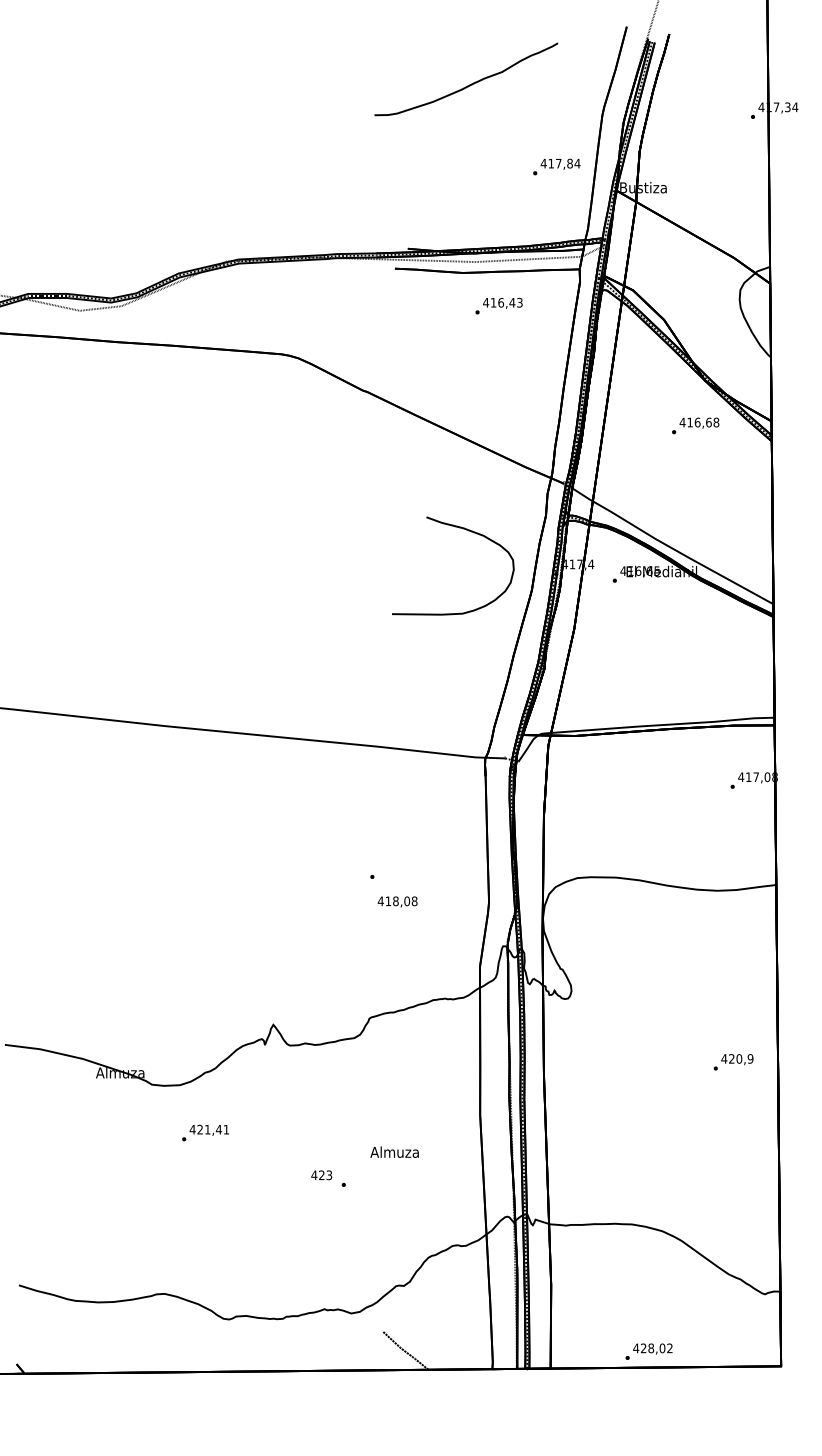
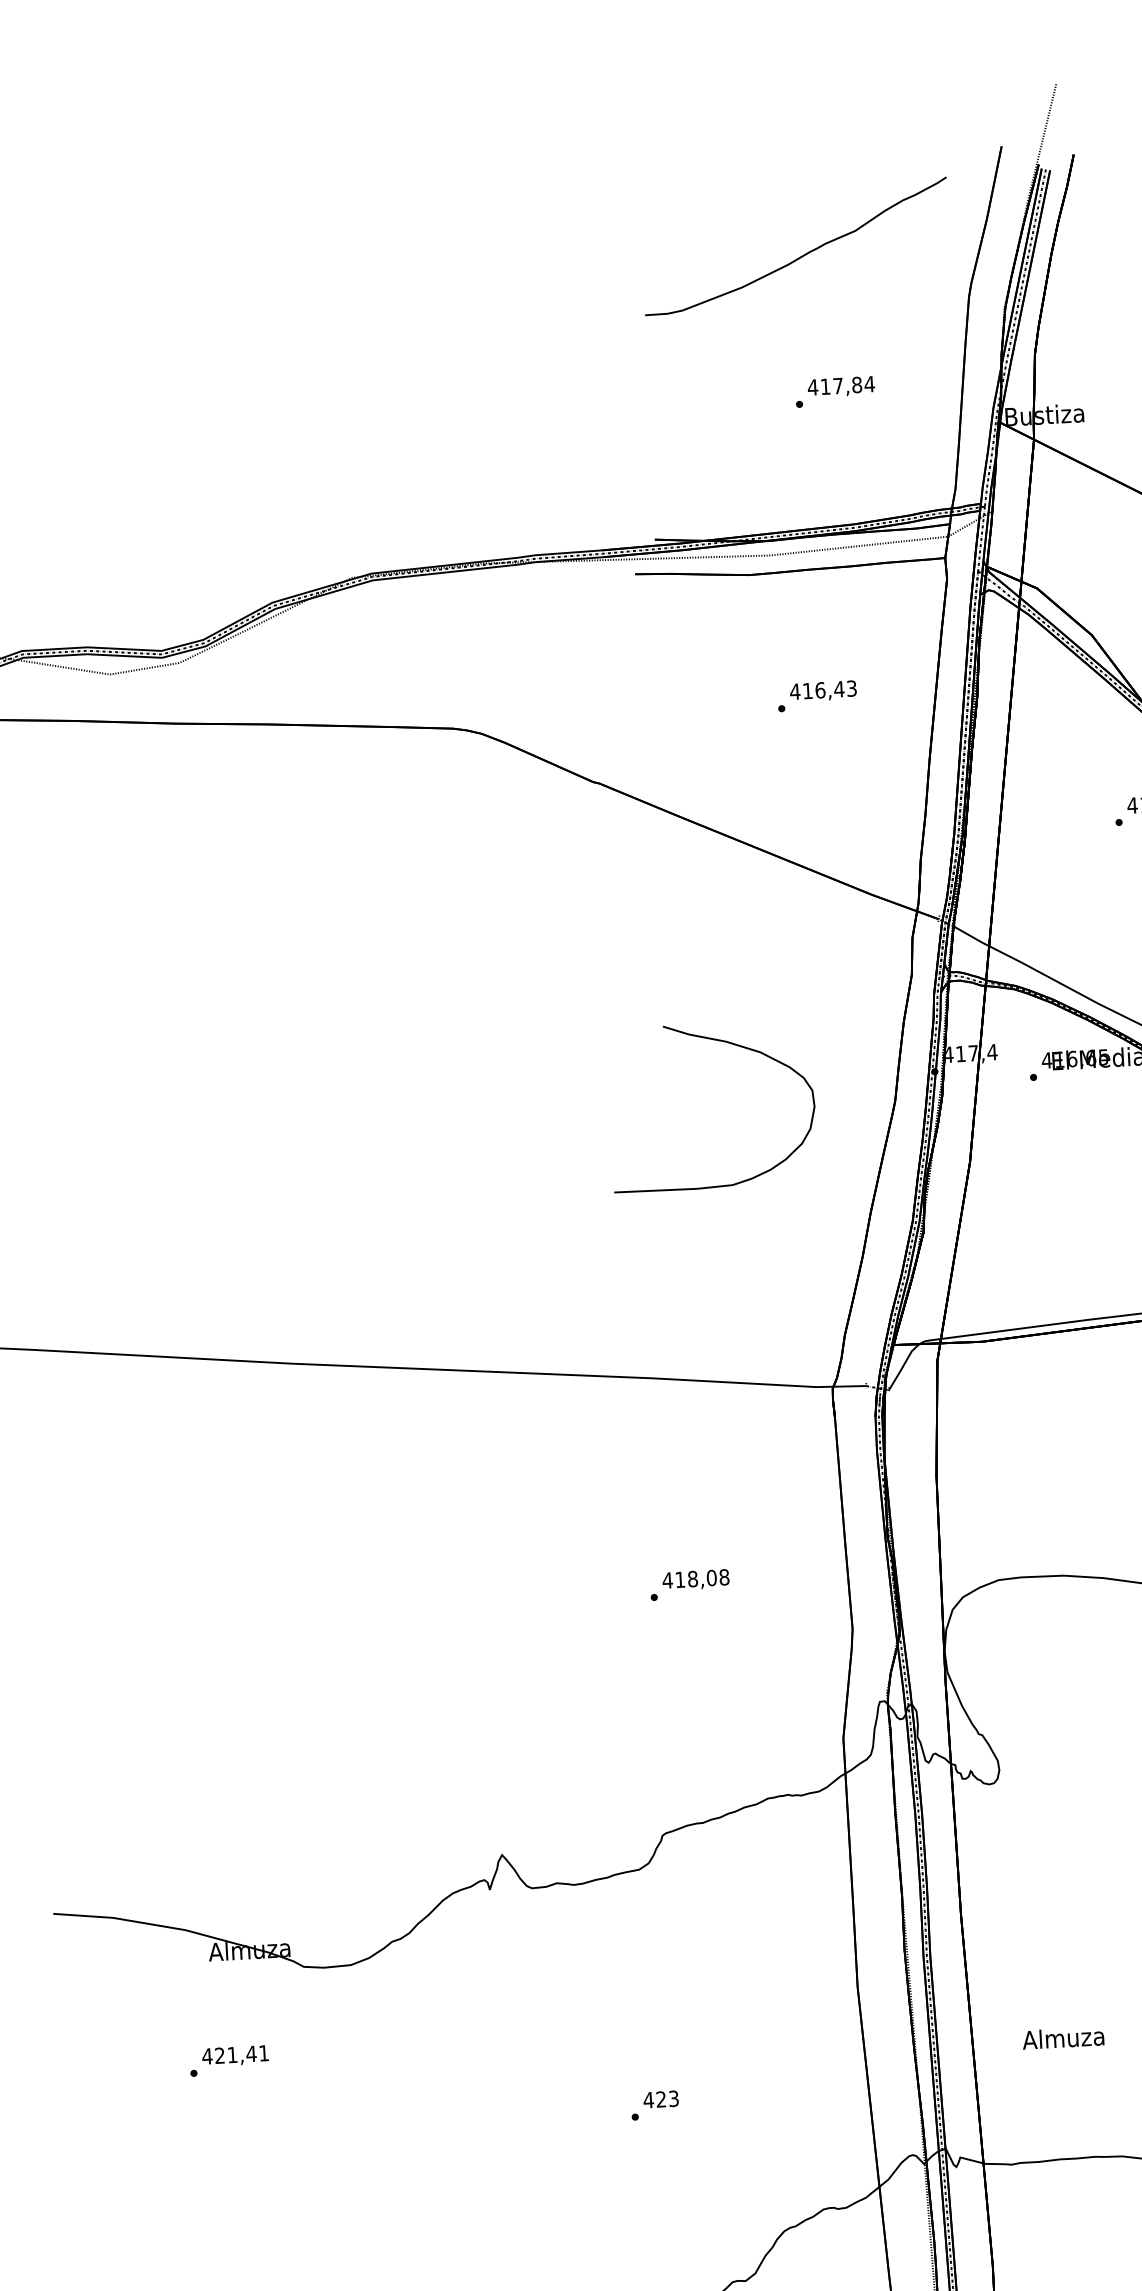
curve: (469, 84) -> (801, 254), moved
text: (556, 166) -> (834, 391), moved
text: (498, 305) -> (816, 695), moved
curve: (468, 531) -> (734, 1046), moved
text: (397, 901) -> (695, 1579), moved
text: (205, 1132) -> (229, 2059), moved
text: (394, 1151) -> (1063, 2036), moved
text: (321, 1175) -> (660, 2099), moved

